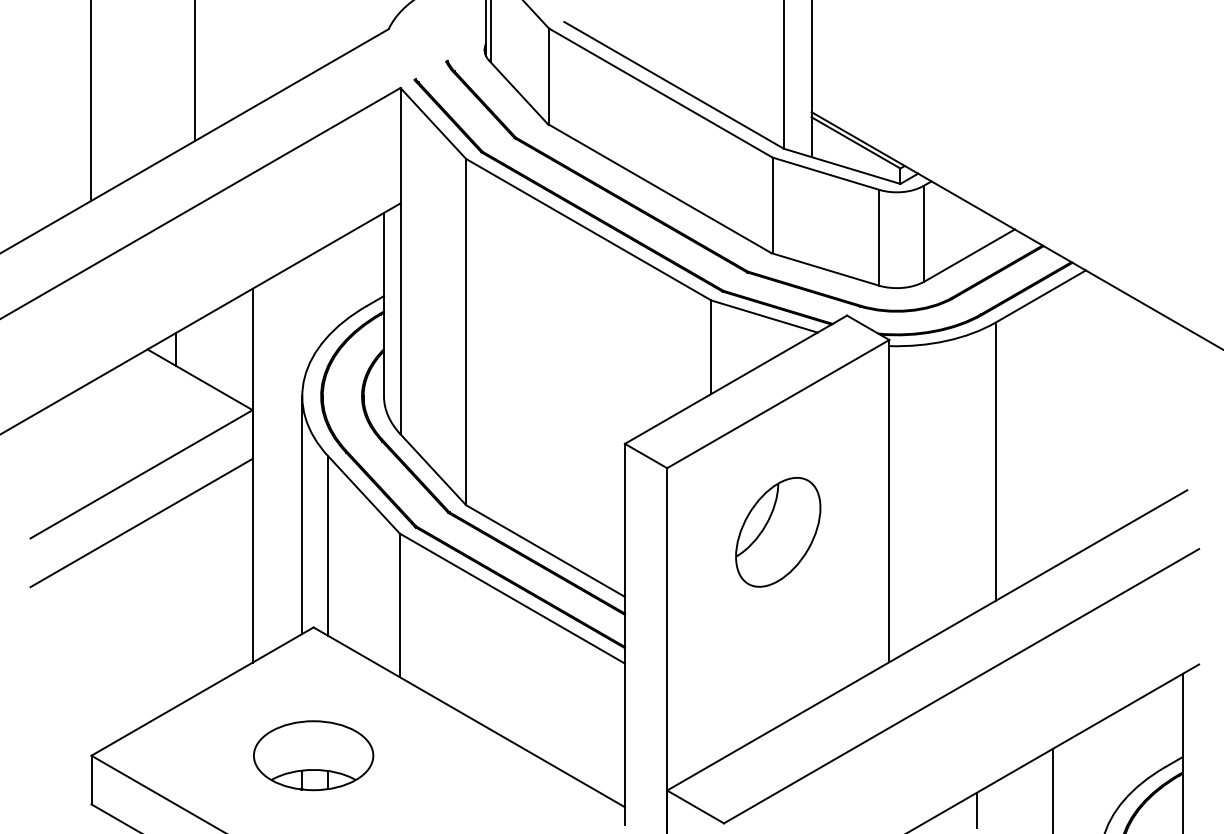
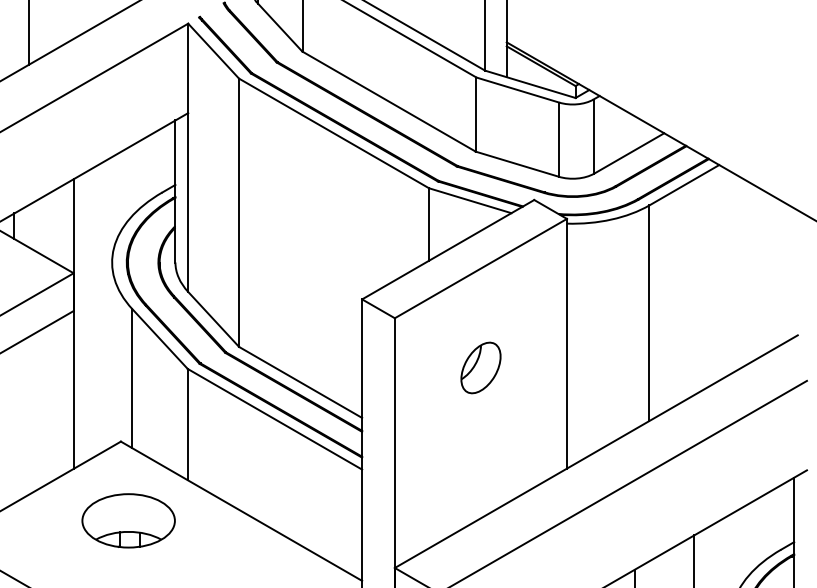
line: (302, 515) -> (112, 354), removed
part: (778, 532) -> (481, 368), size x0.6
part: (313, 755) -> (128, 520), moved

